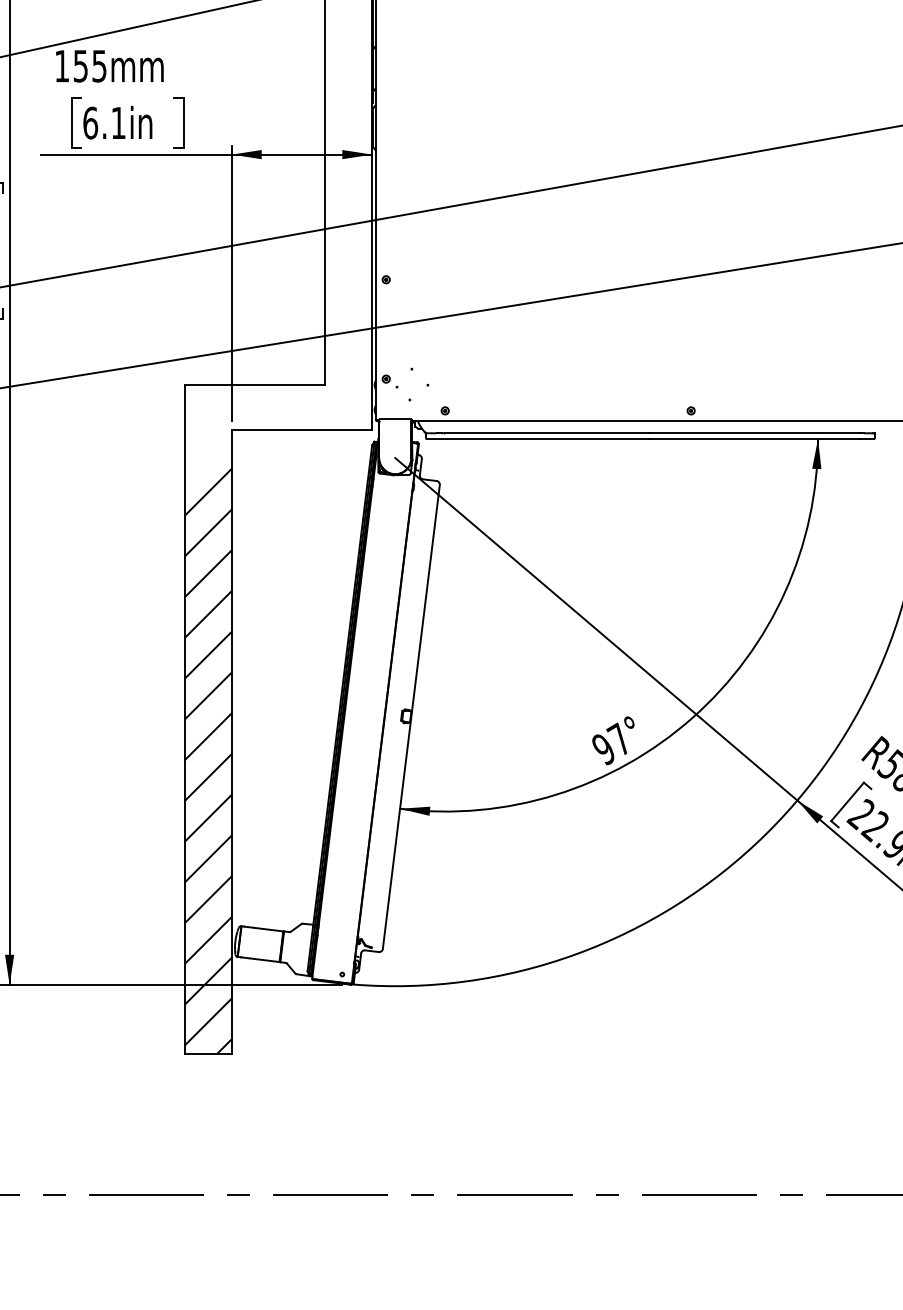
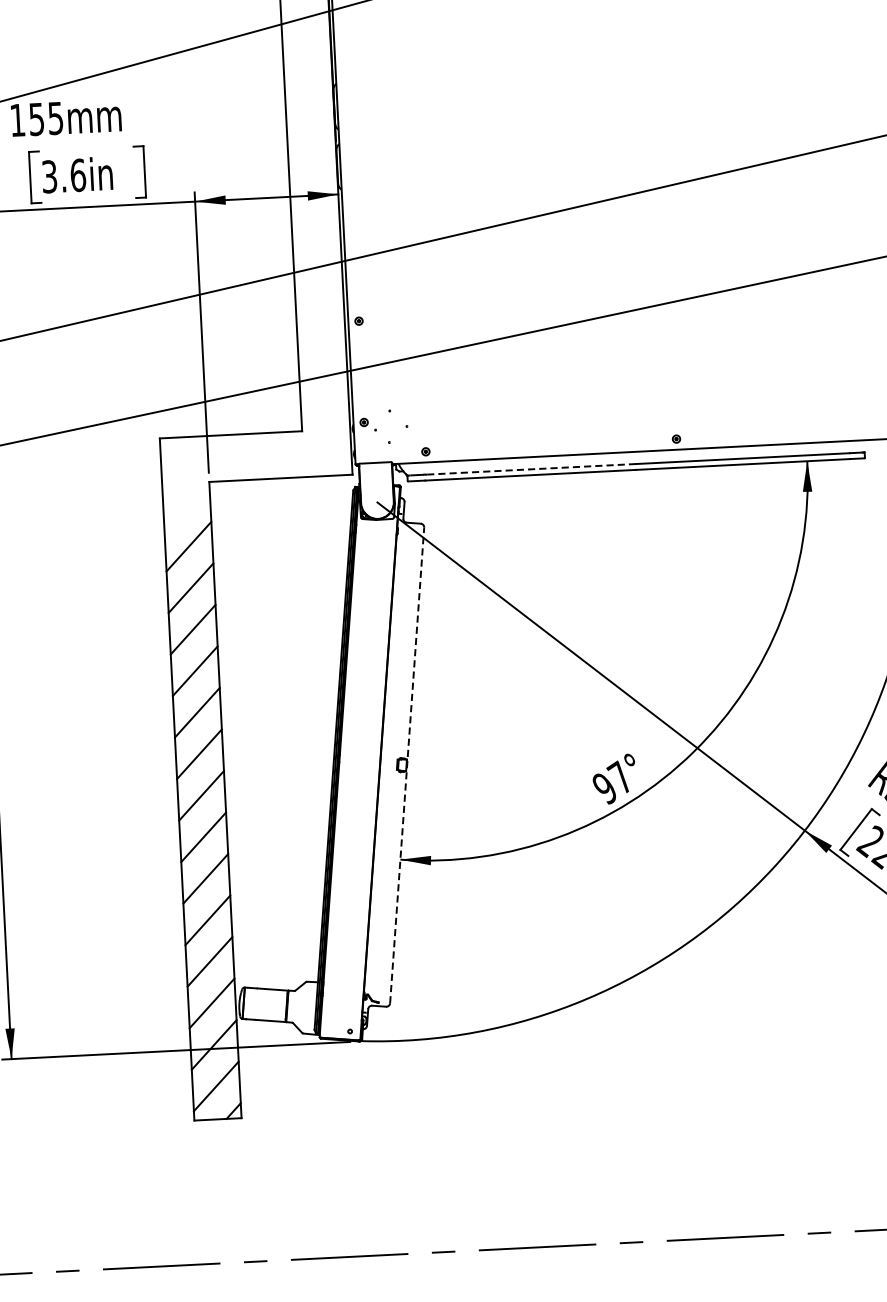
text: (104, 122) -> (63, 175), 6.1in -> 3.6in
line: (547, 433) -> (531, 469), solid -> dashed
line: (411, 716) -> (407, 764), solid -> dashed

